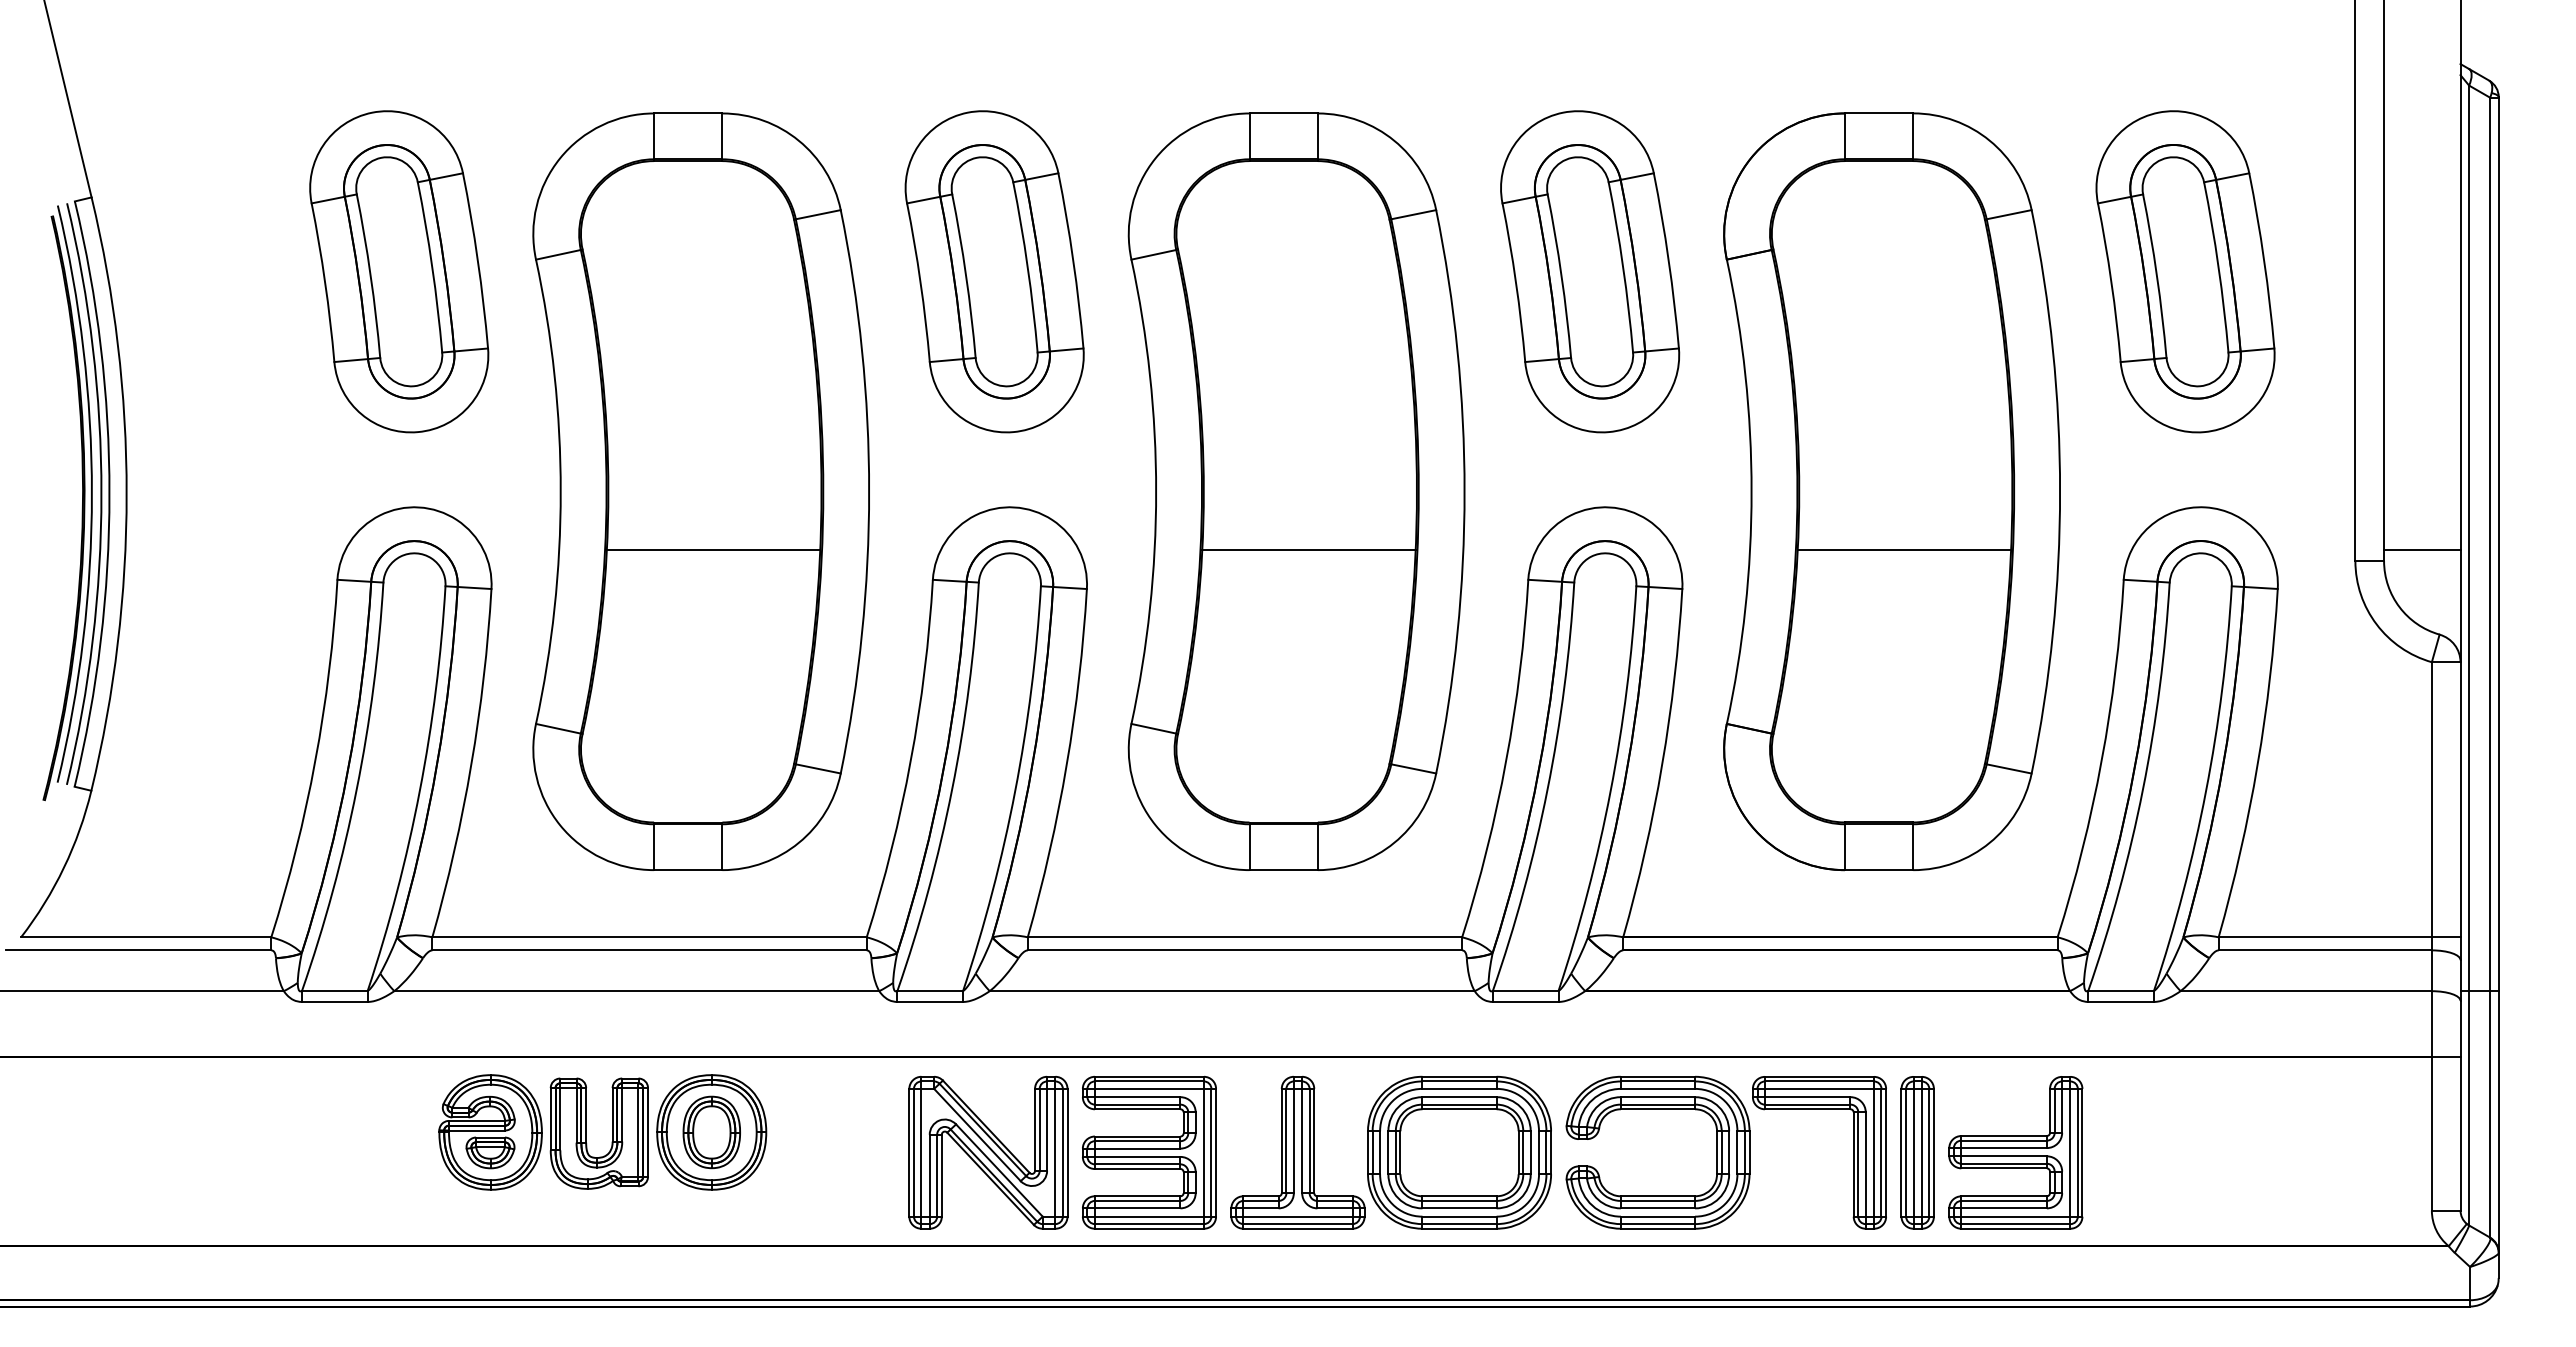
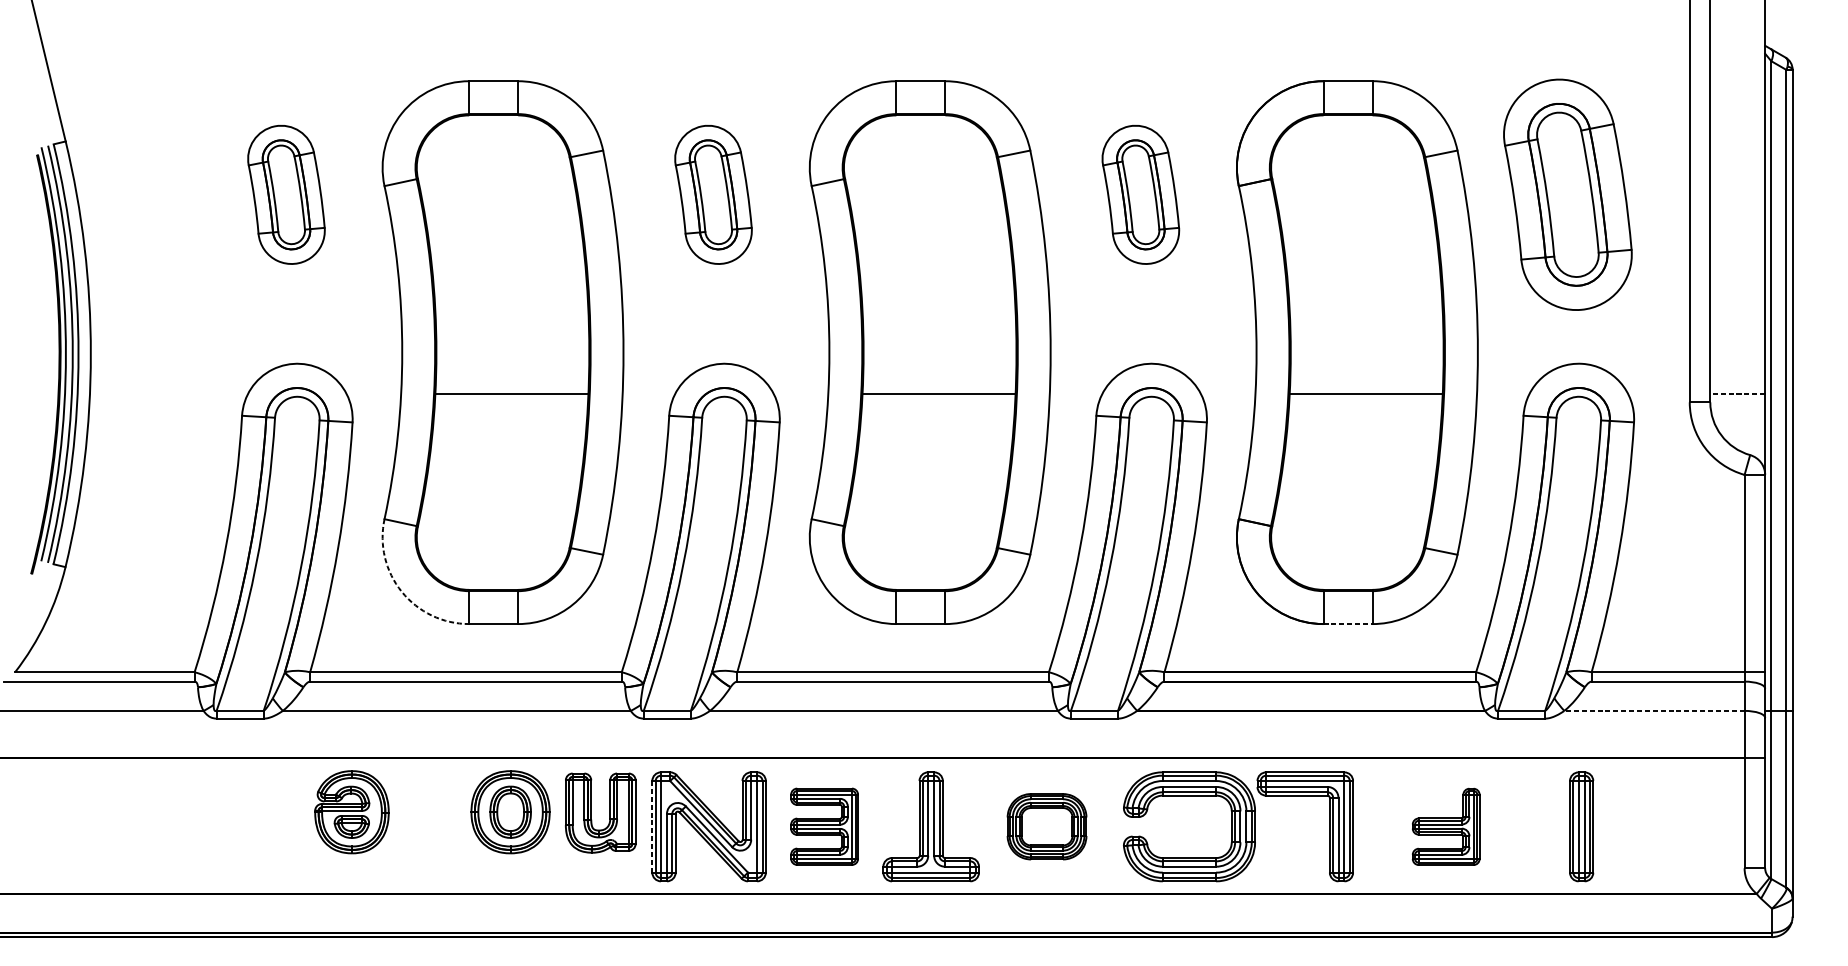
part: (399, 271) -> (286, 194), size x0.6
part: (994, 271) -> (713, 194), size x0.6
part: (1590, 271) -> (1141, 194), size x0.6
line: (2421, 550) -> (1737, 394), solid -> dashed
arc: (560, 825) -> (402, 592), solid -> dashed
line: (1879, 870) -> (1348, 624), solid -> dashed
line: (2306, 991) -> (1654, 711), solid -> dashed
part: (586, 1133) -> (591, 813), moved
line: (909, 1152) -> (652, 826), solid -> dashed
part: (1149, 1152) -> (824, 826), size x0.7
part: (1459, 1152) -> (1047, 826), size x0.6
part: (1917, 1152) -> (1581, 826), moved
part: (2015, 1152) -> (1445, 826), size x0.7

